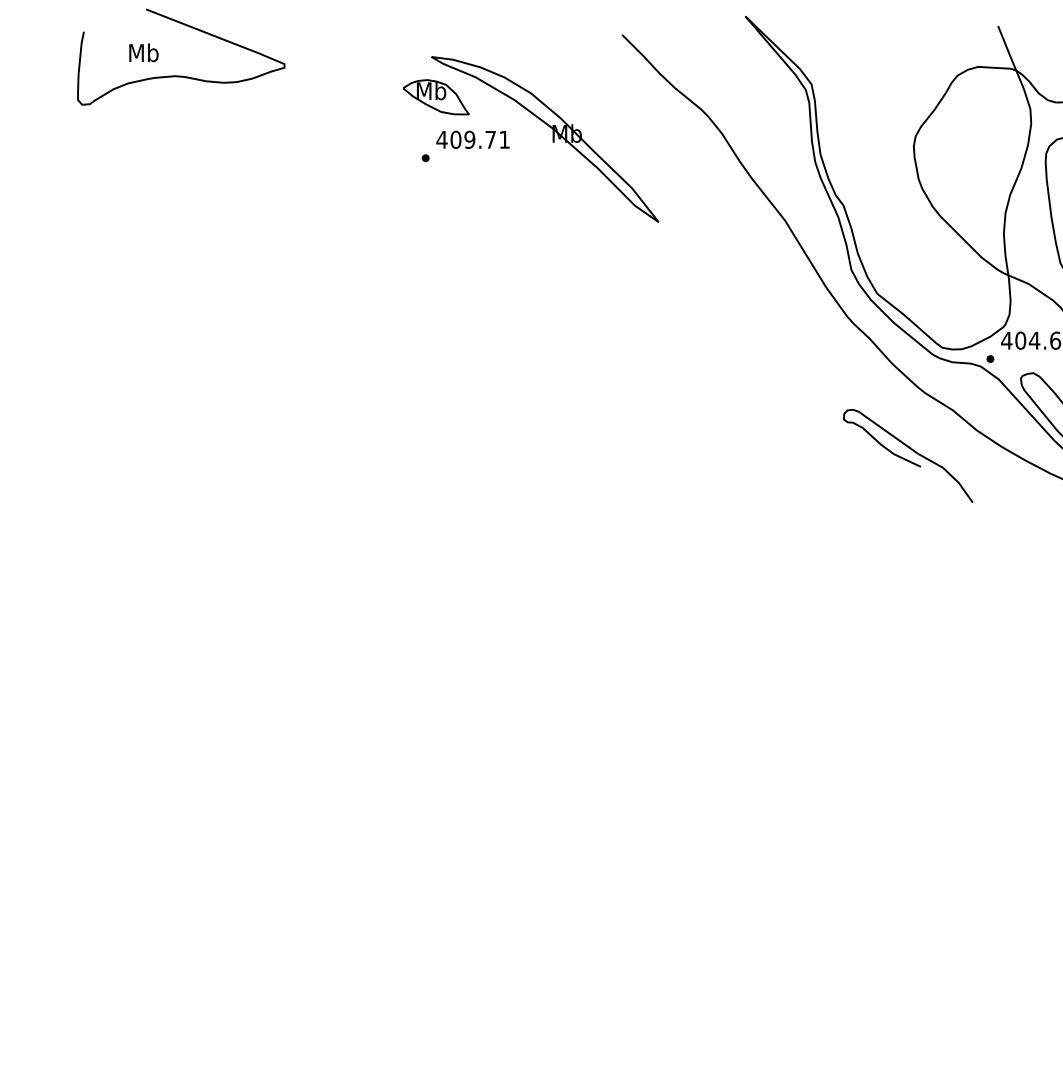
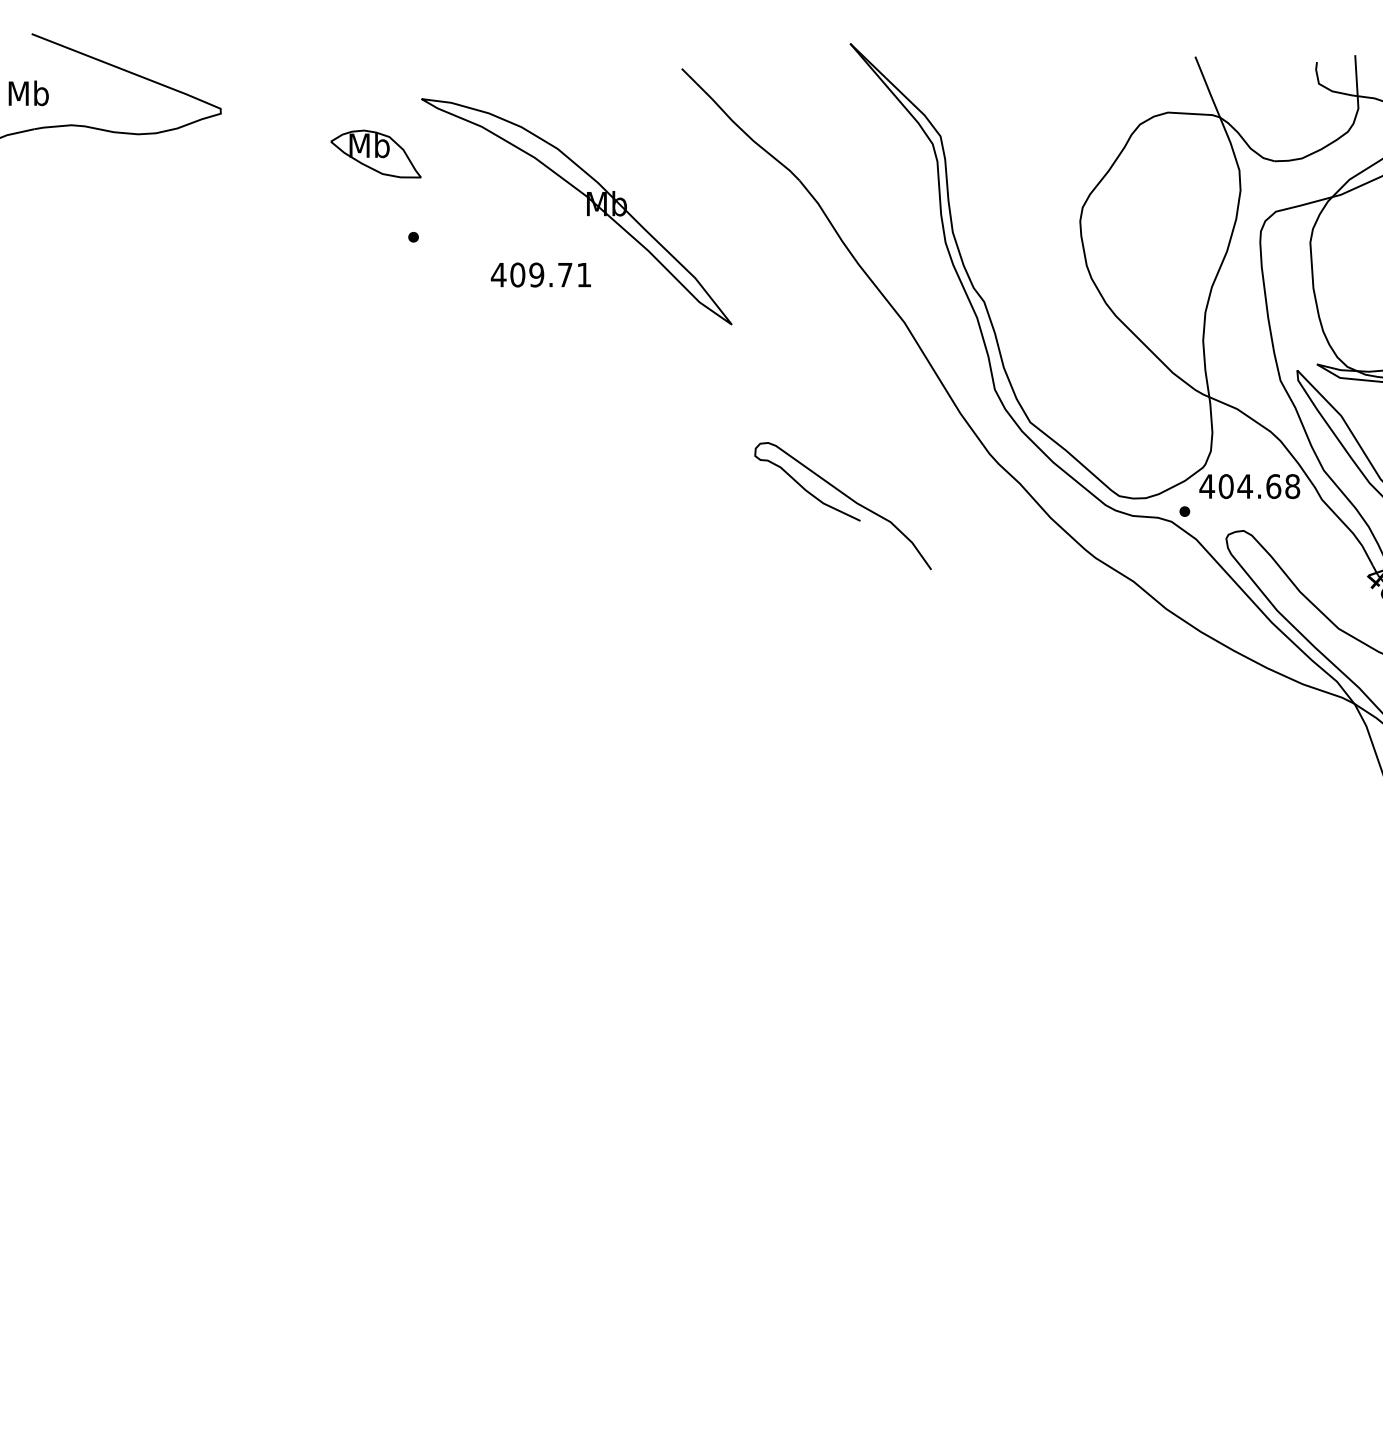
part: (435, 97) -> (375, 154), moved
text: (472, 139) -> (540, 274), moved
curve: (907, 459) -> (842, 510), moved

